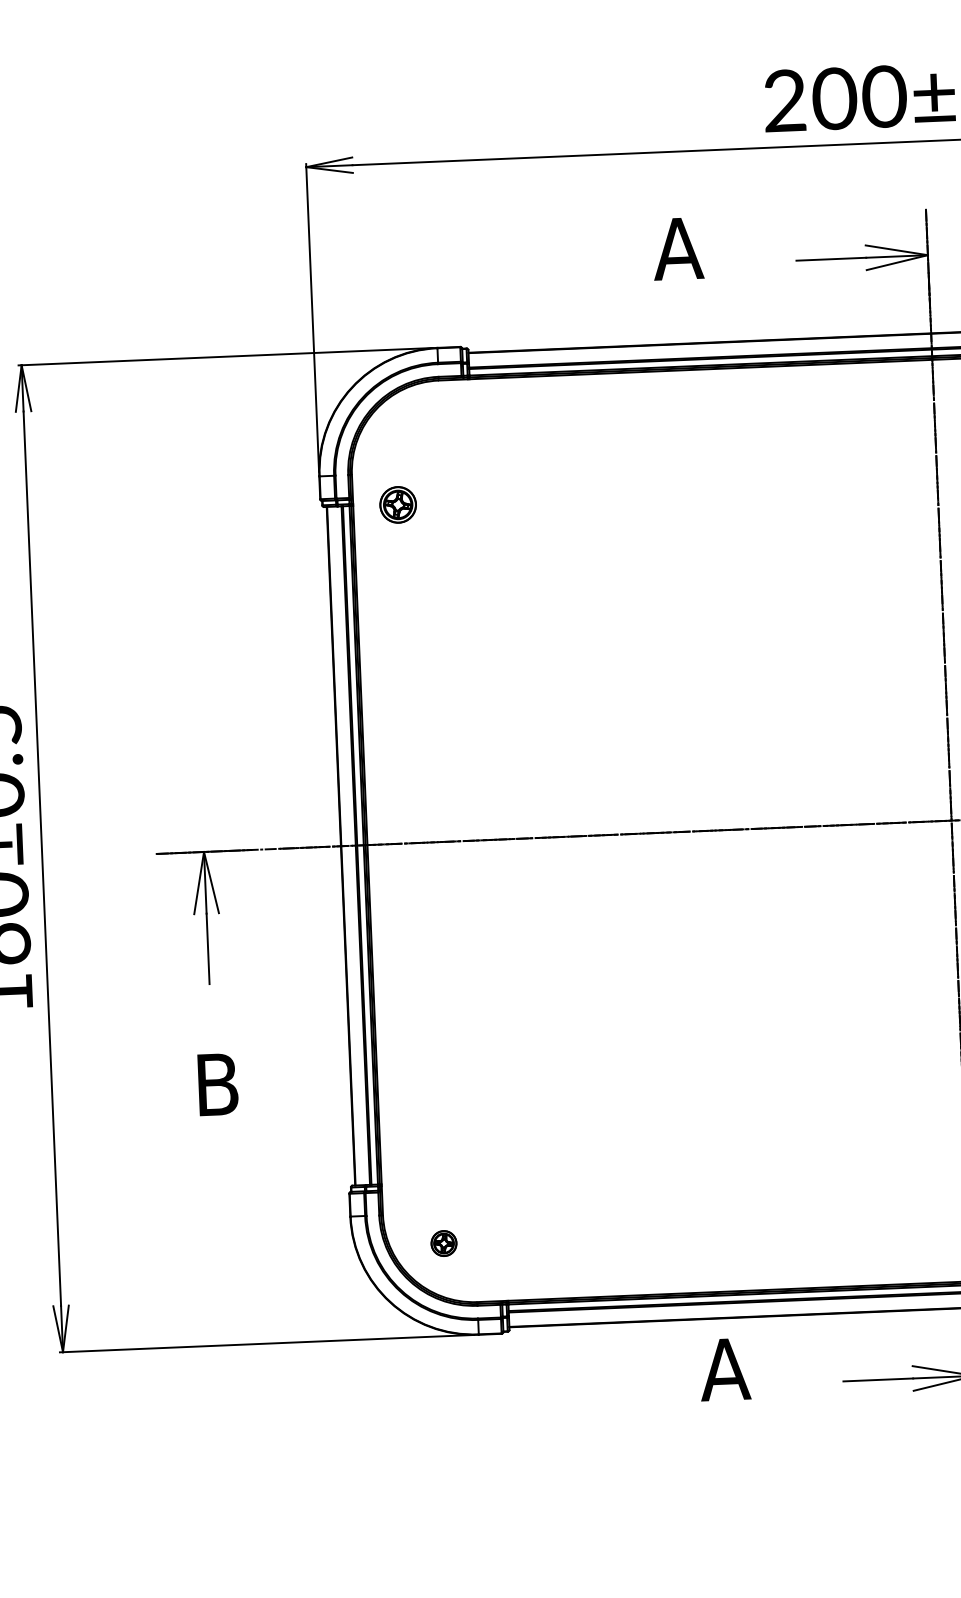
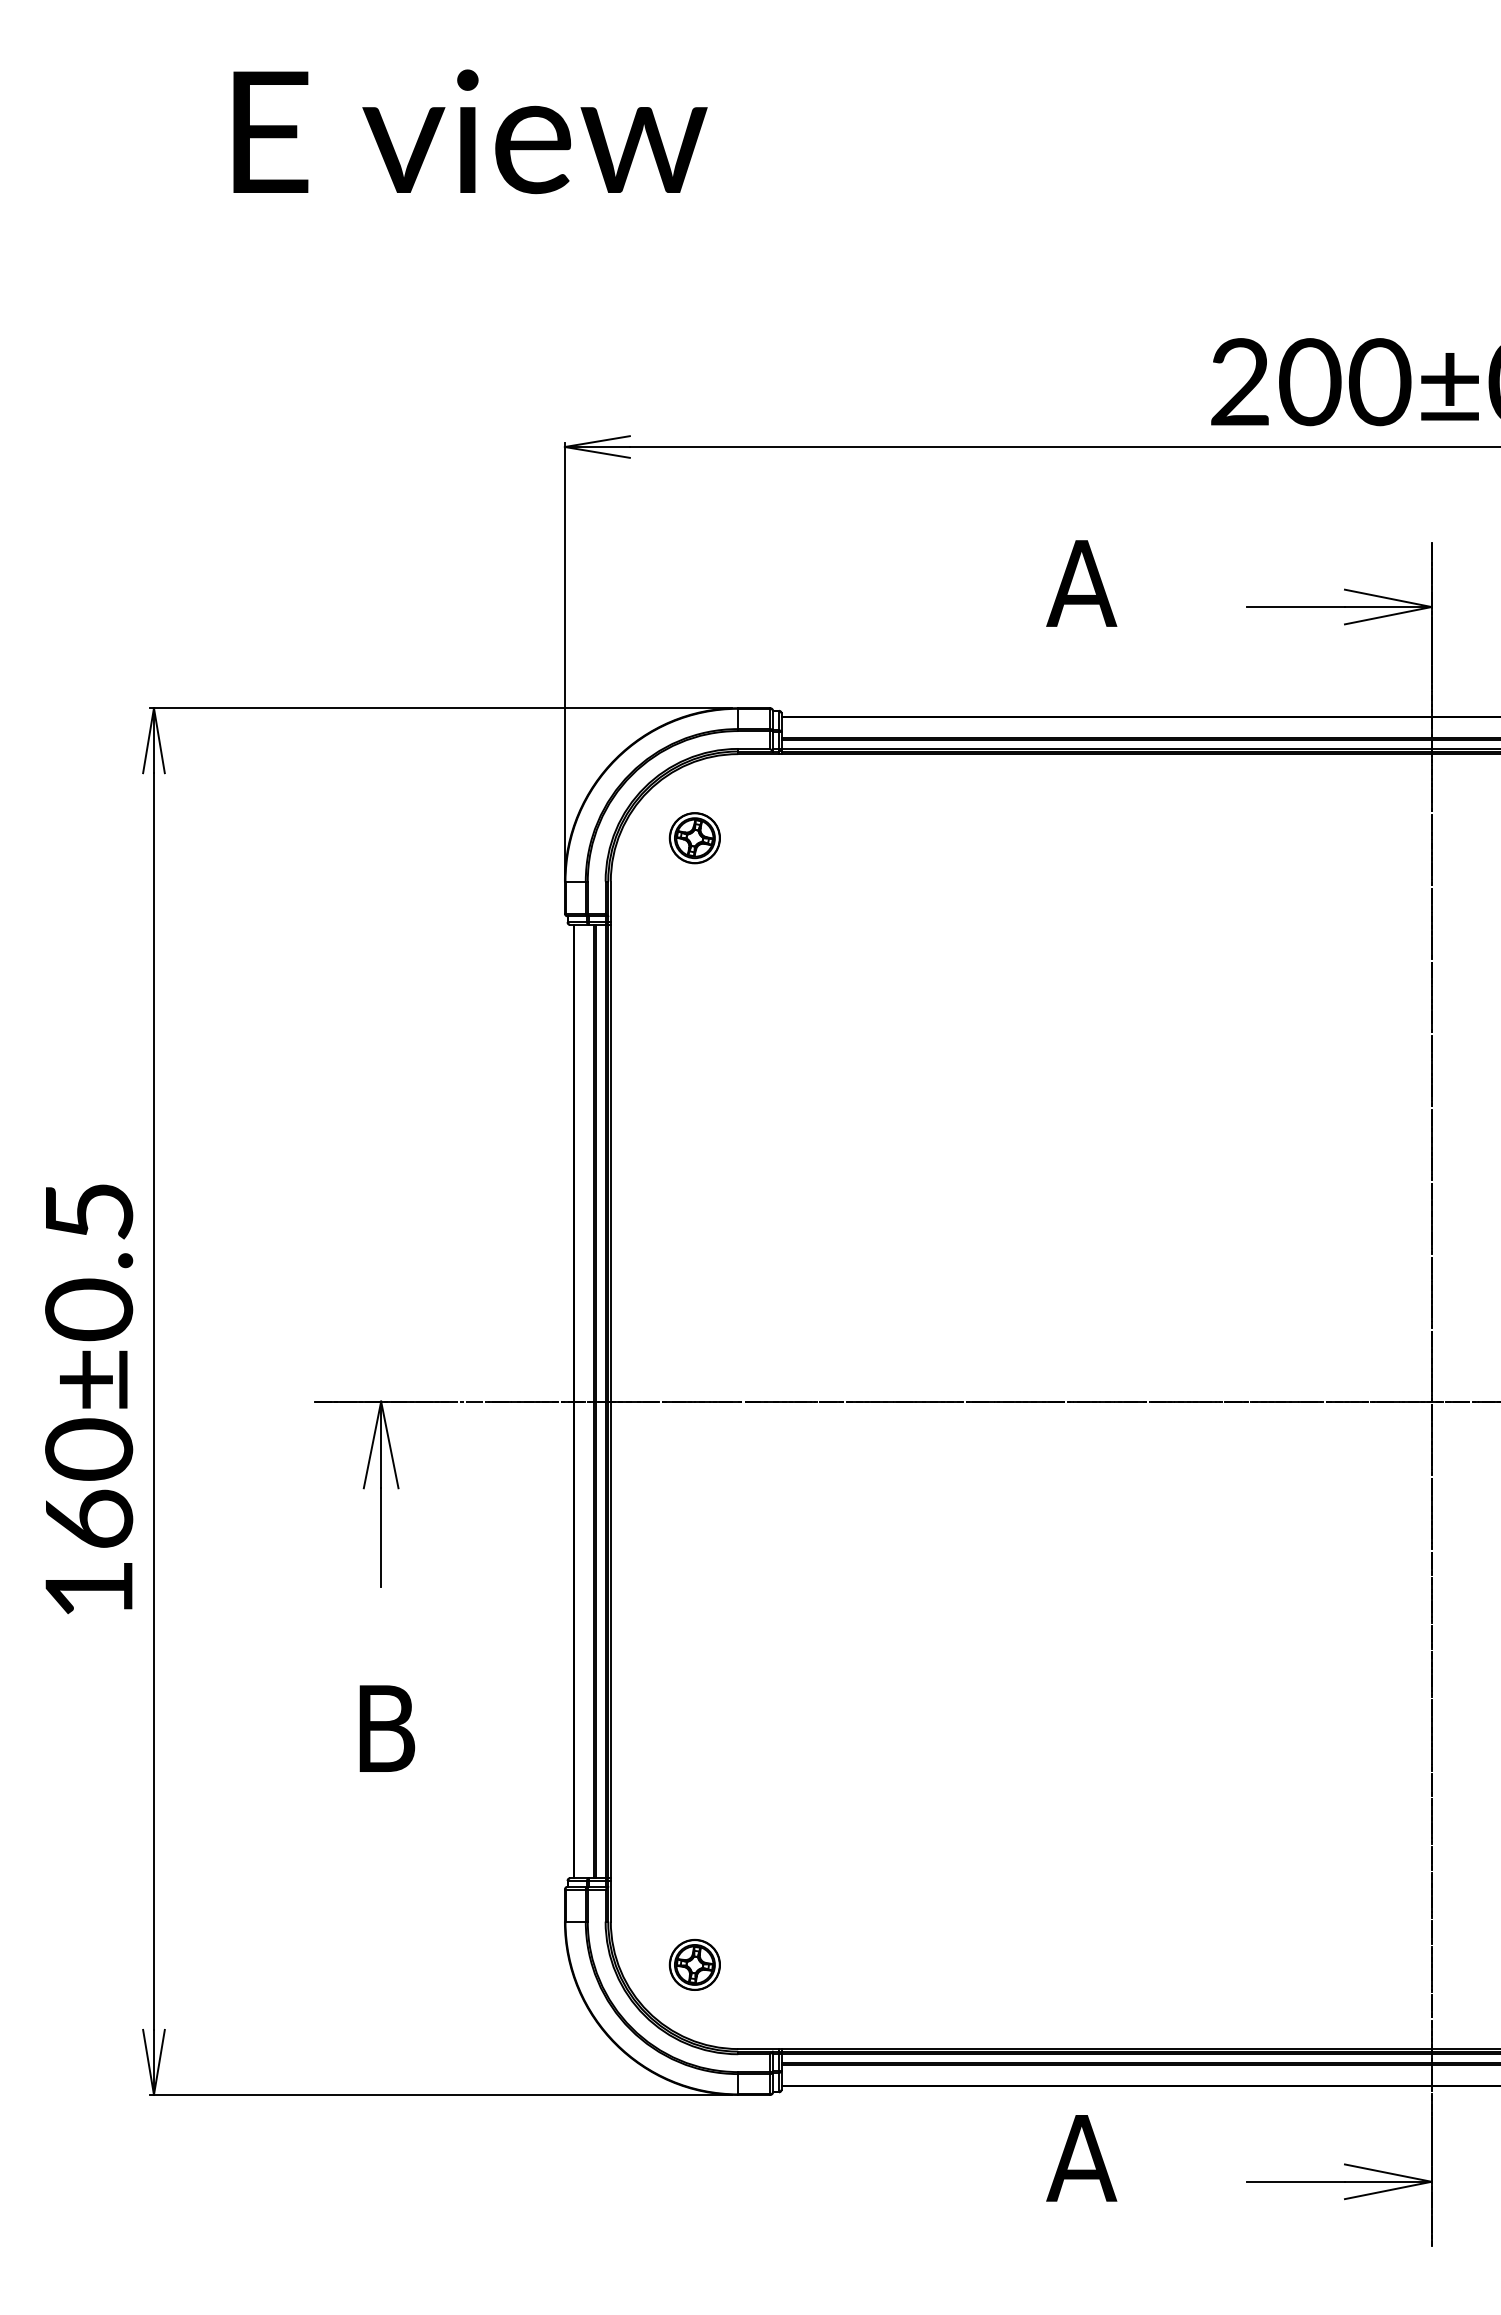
part: (397, 505) -> (694, 838), moved
part: (443, 1243) -> (694, 1964), size x1.43

